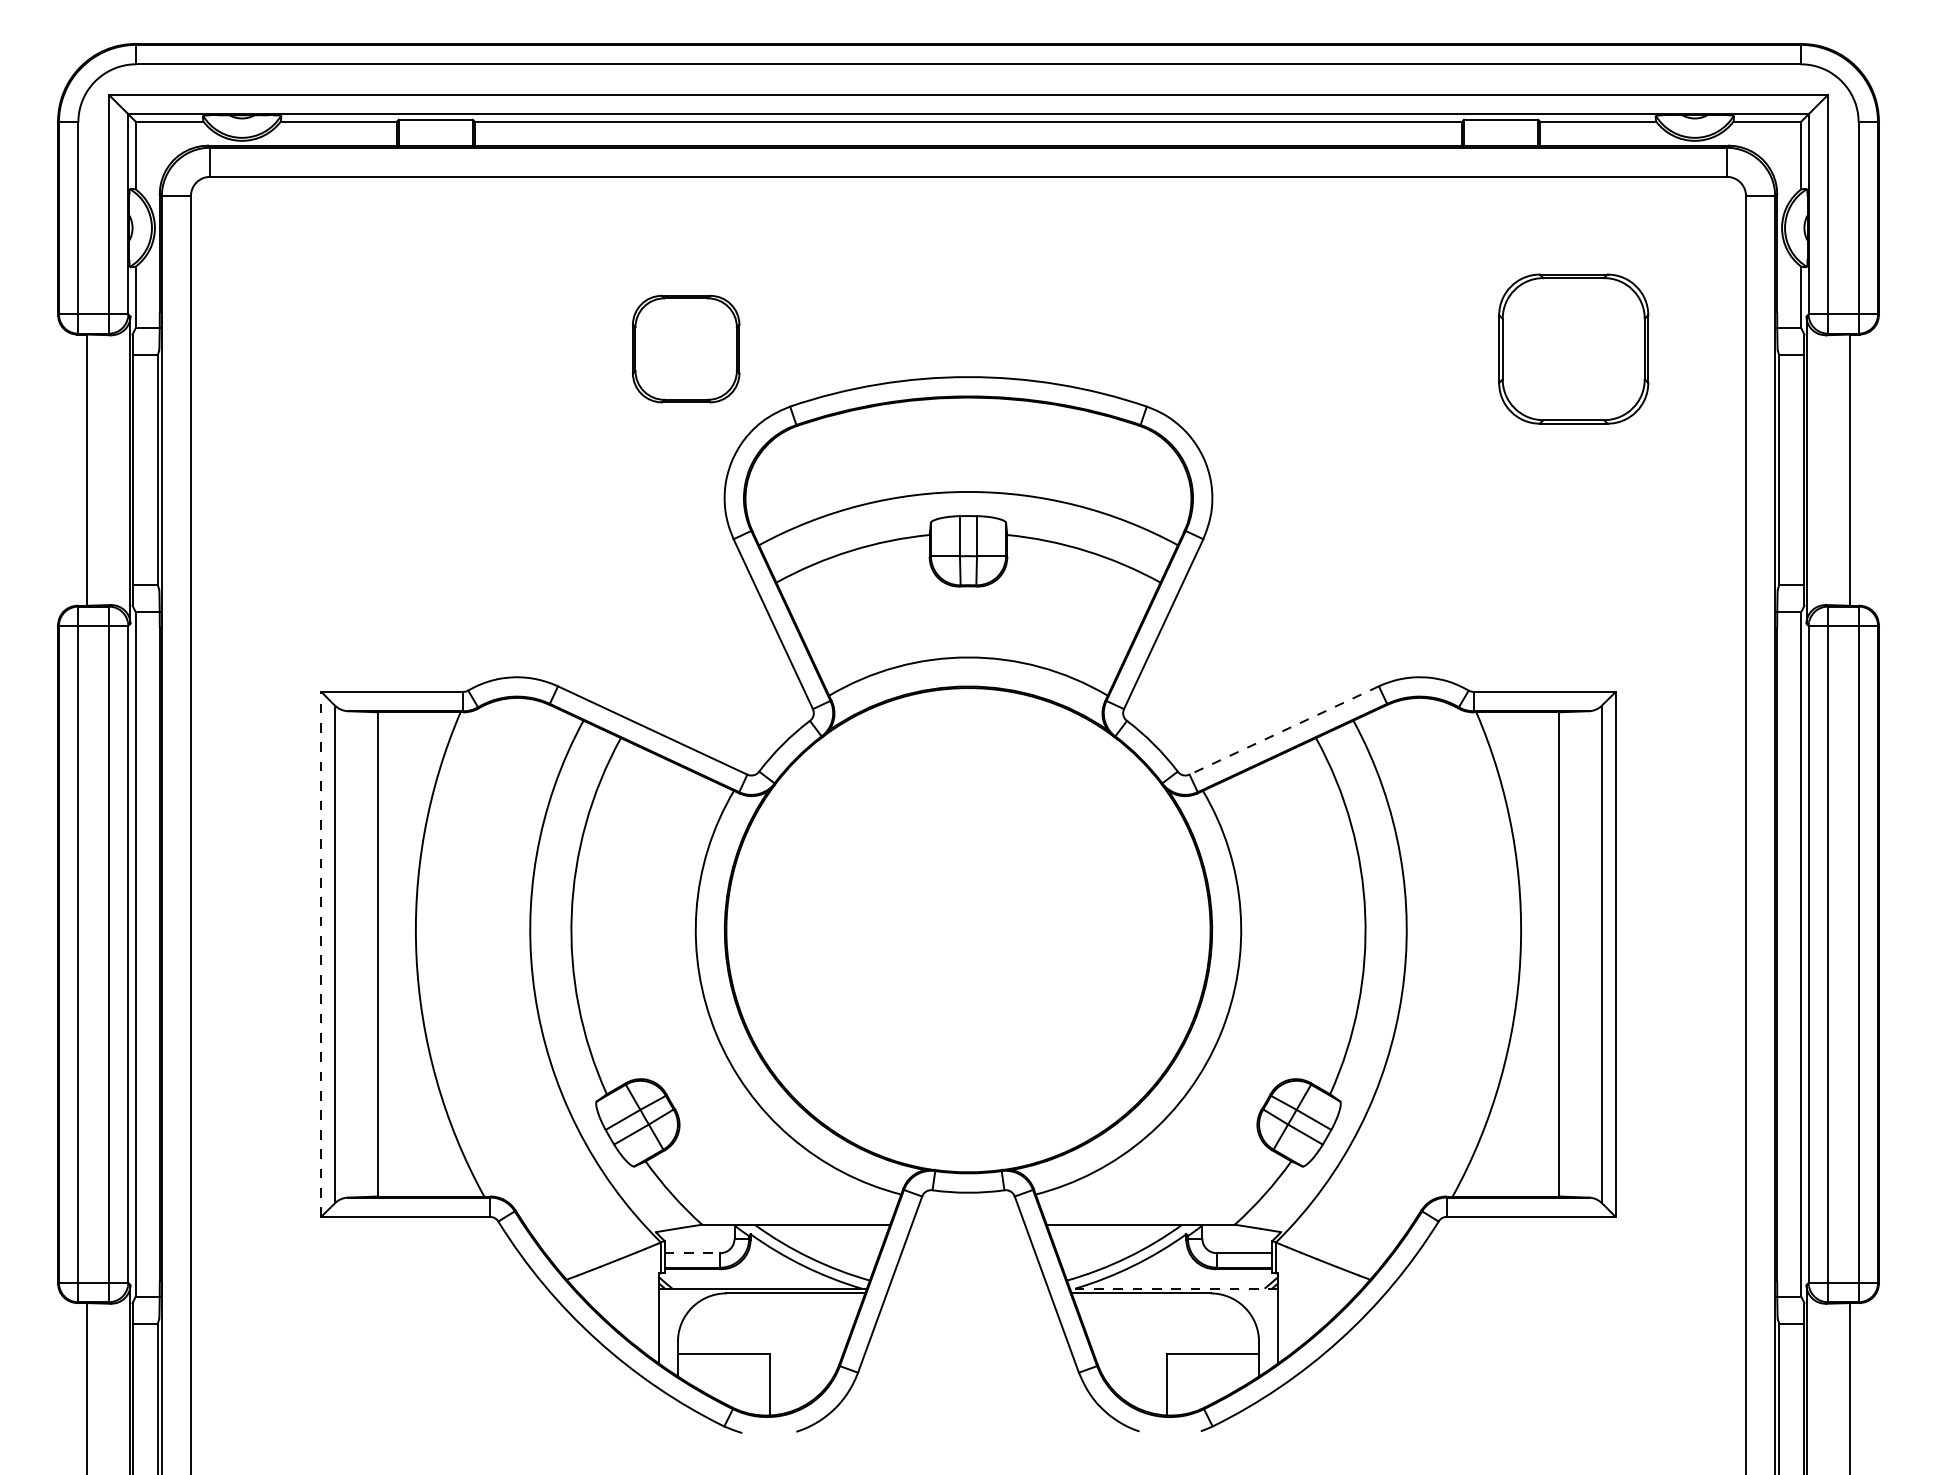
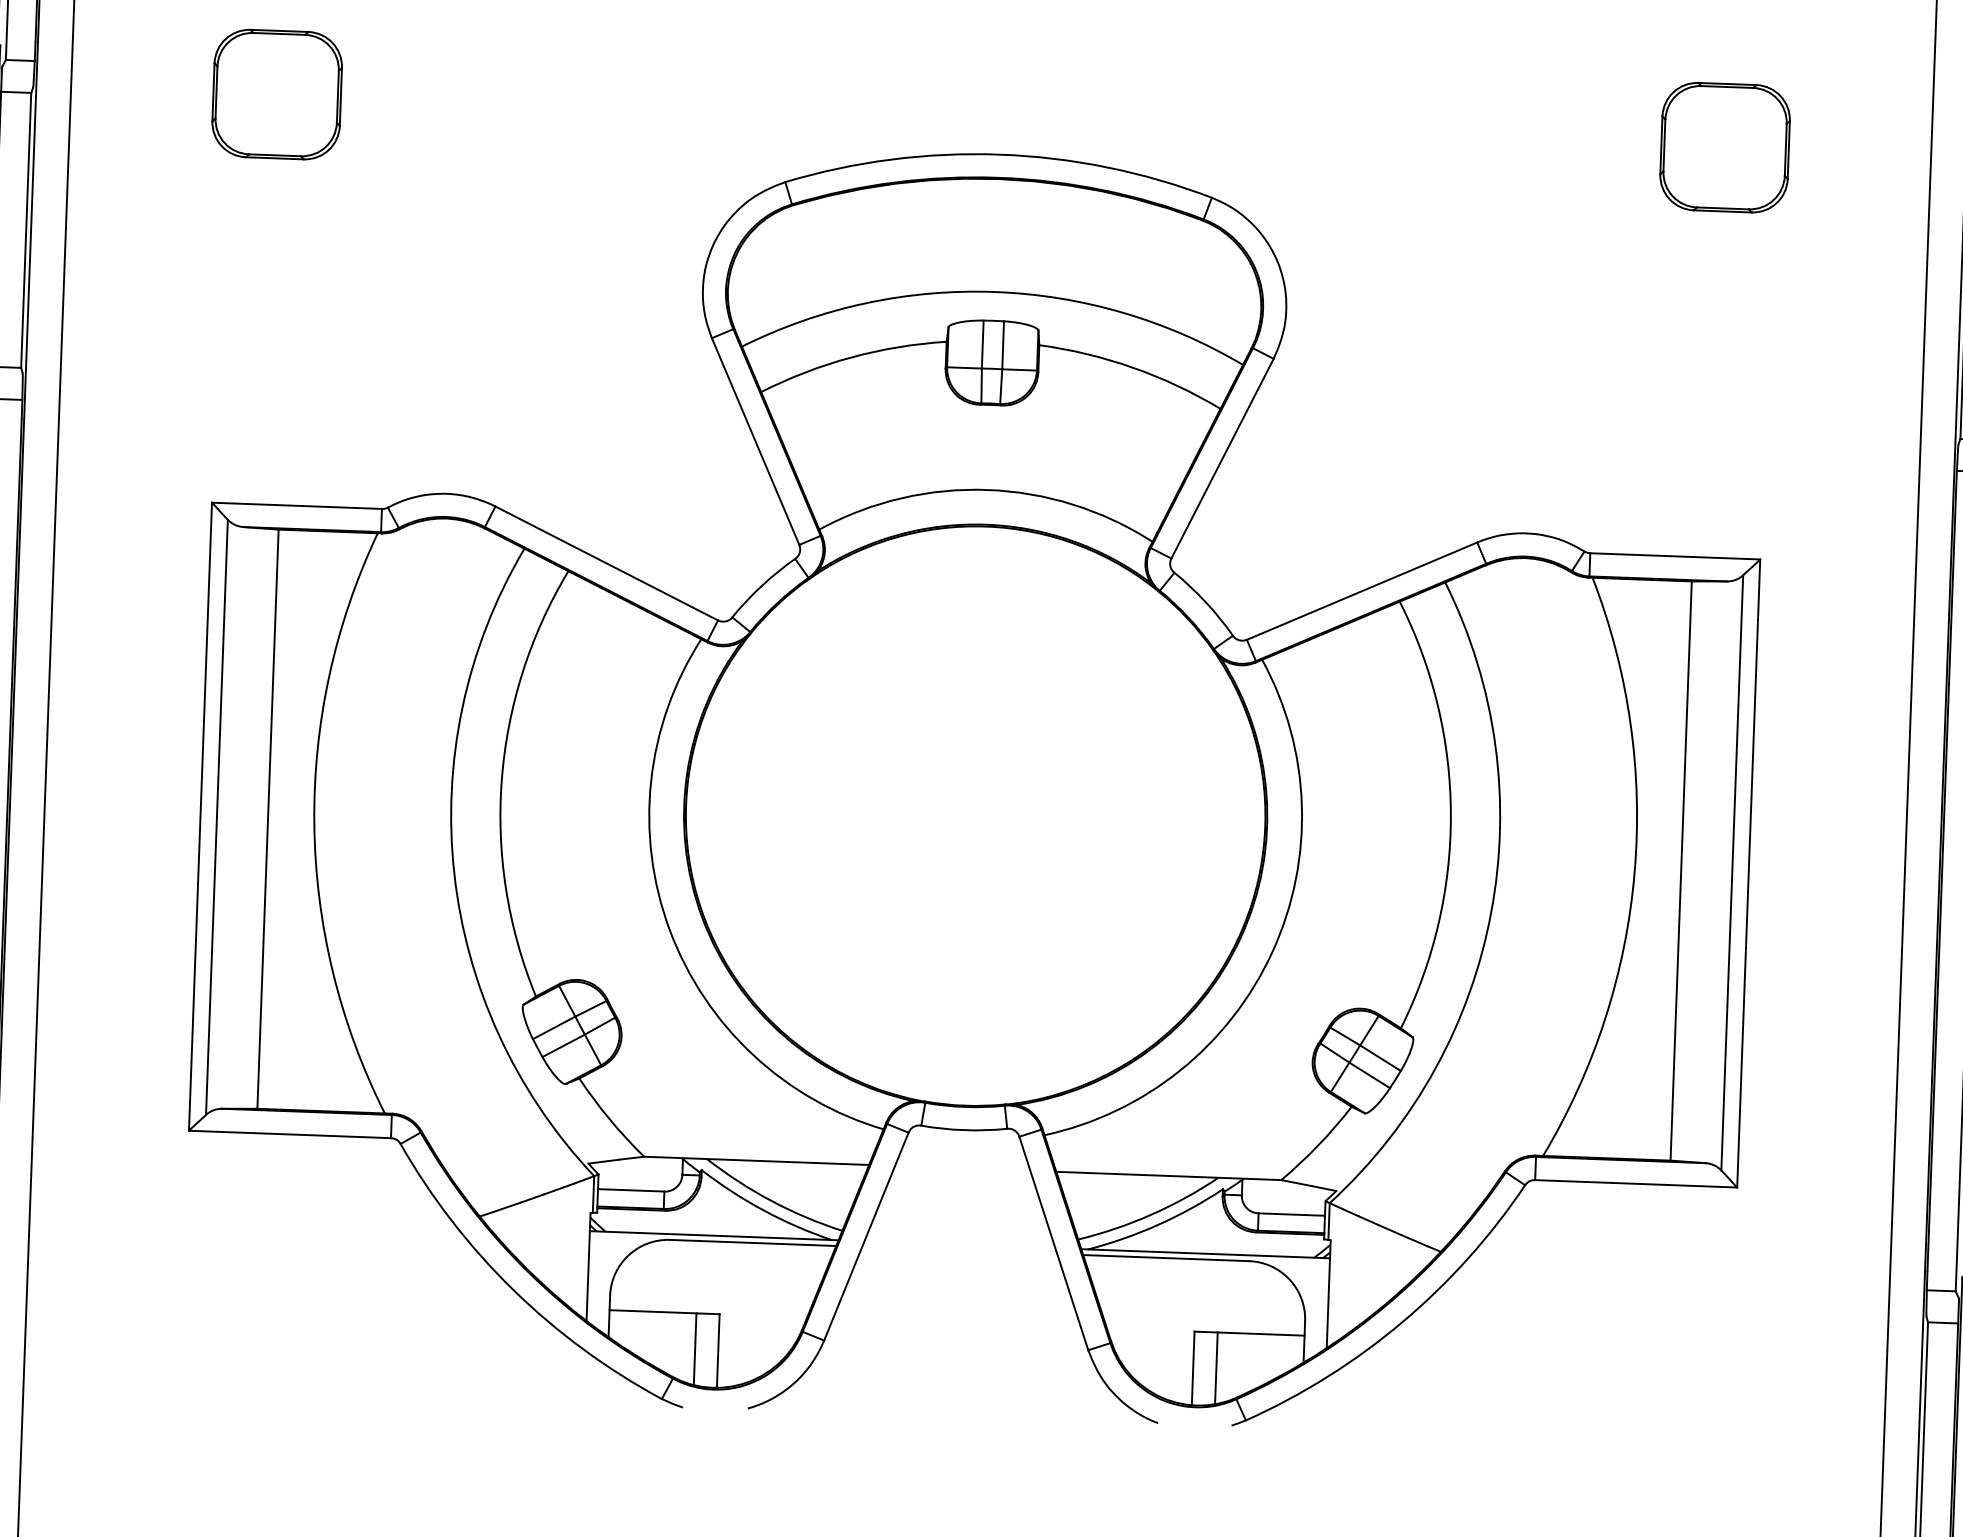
part: (685, 348) -> (276, 93), moved
part: (1573, 348) -> (1724, 146), size x0.71
line: (1283, 730) -> (1361, 591), dashed -> solid
line: (321, 954) -> (200, 816), dashed -> solid
line: (692, 1253) -> (631, 1190), dashed -> solid
line: (1173, 1288) -> (1205, 1253), dashed -> solid
line: (750, 1383) -> (695, 1348), added
line: (1186, 1383) -> (1216, 1367), added

